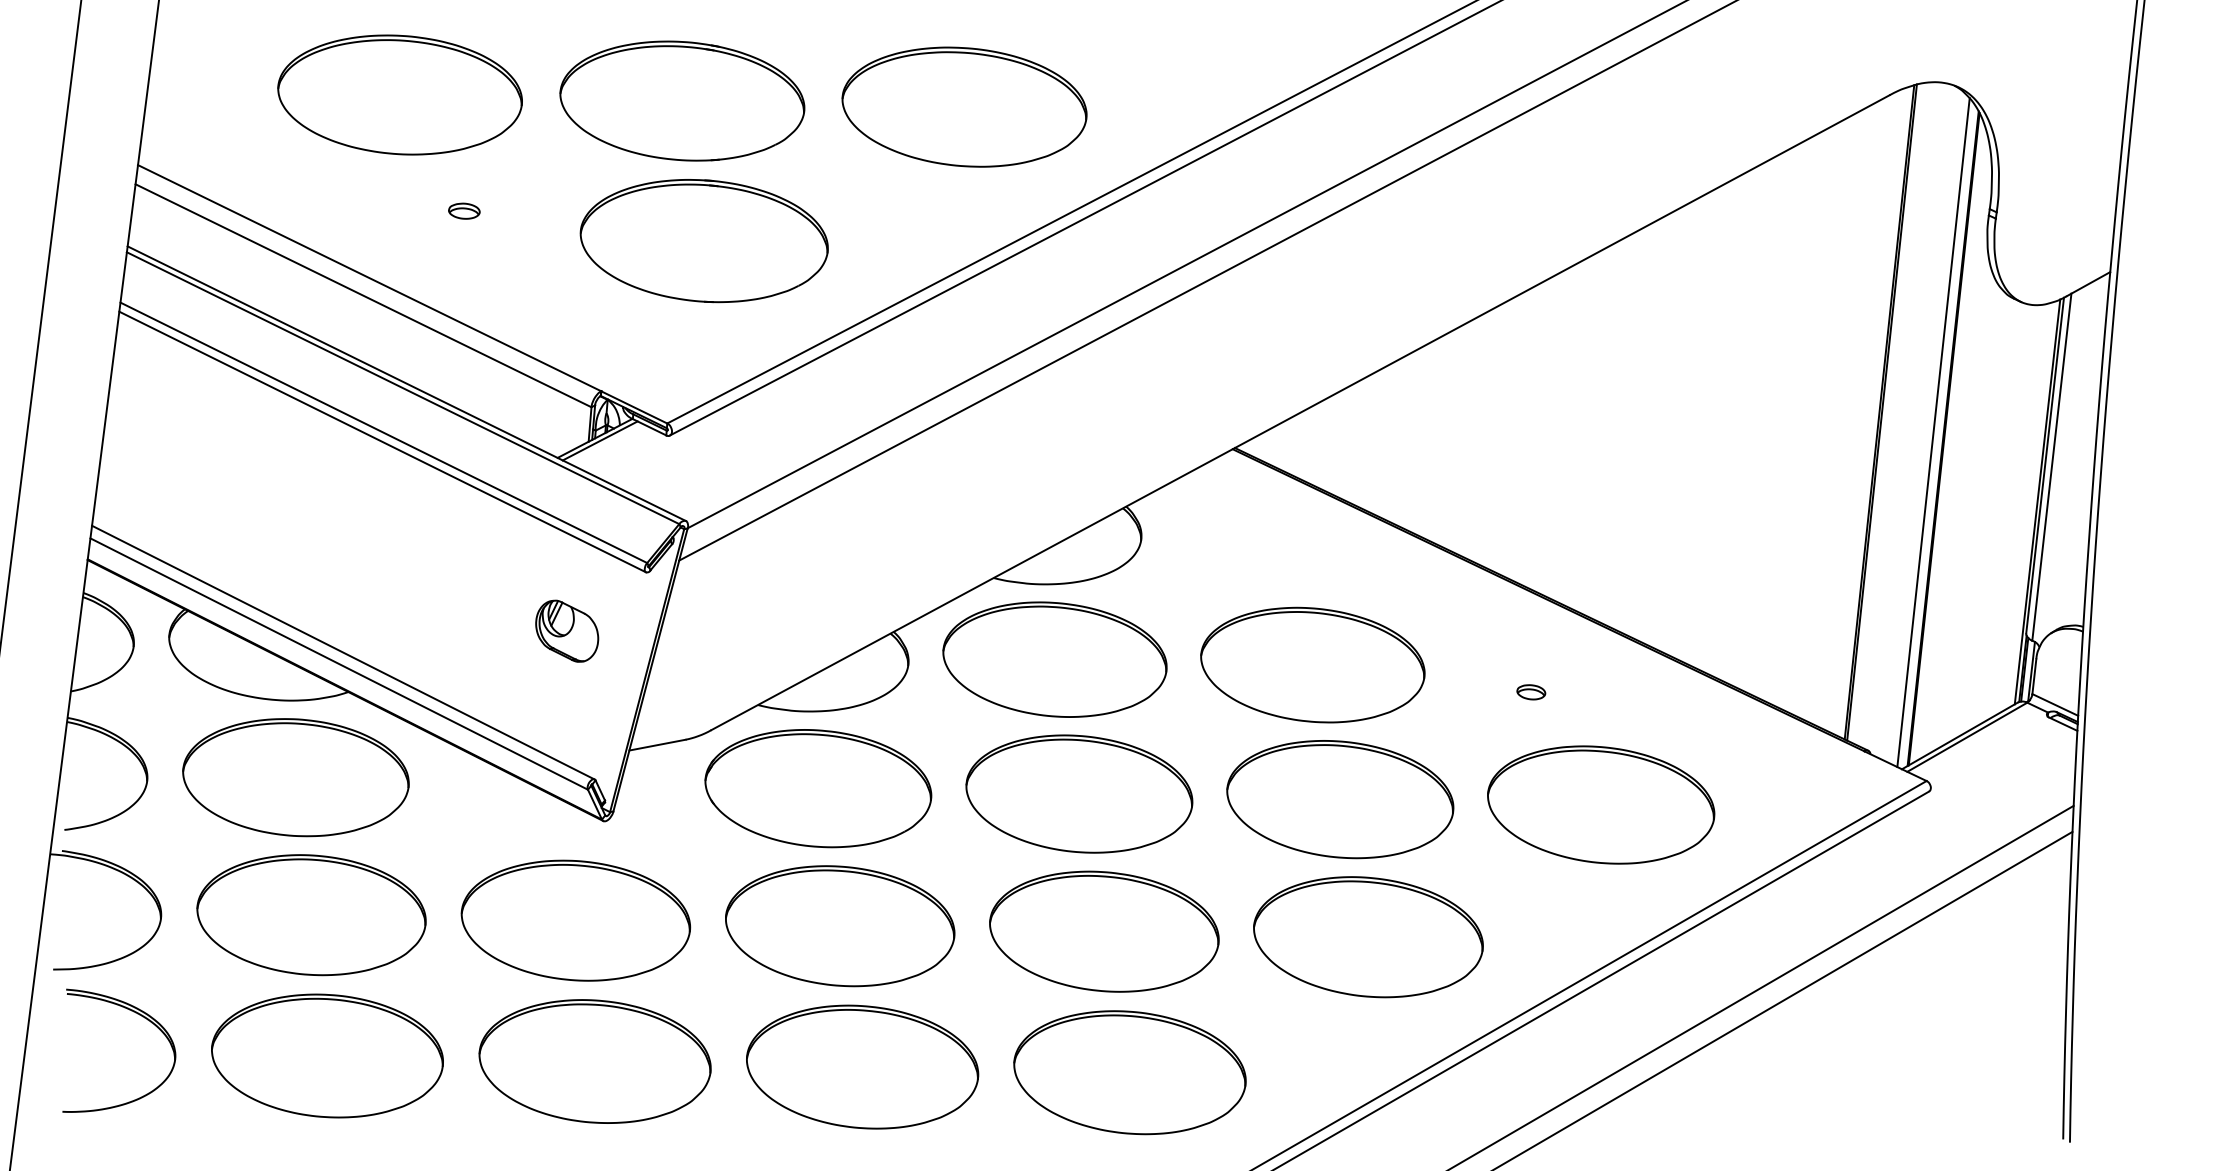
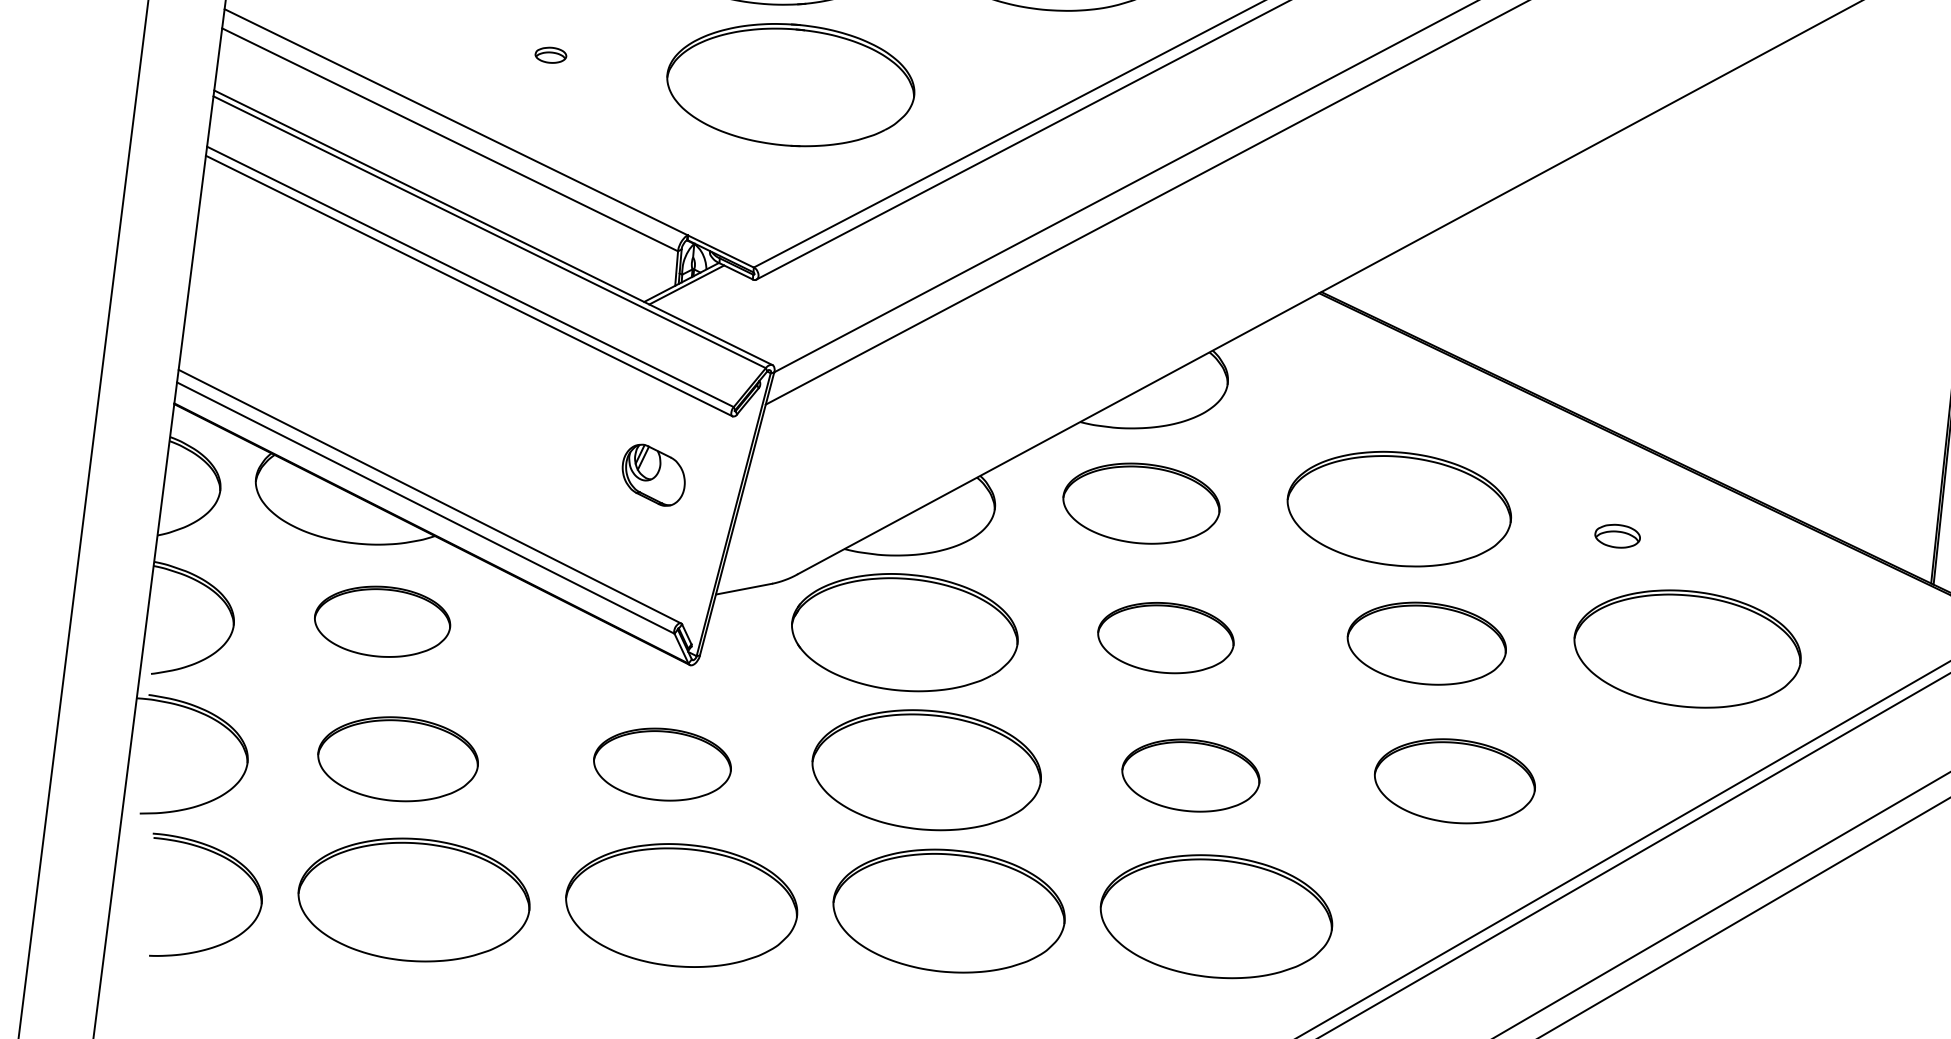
part: (1054, 659) -> (1141, 503), size x0.7
part: (1531, 692) -> (1617, 536), size x1.6
part: (295, 777) -> (382, 621), size x0.6
part: (1079, 793) -> (1166, 637), size x0.6
part: (1340, 799) -> (1426, 643), size x0.7
part: (311, 915) -> (398, 759), size x0.7
part: (575, 920) -> (662, 764), size x0.6
part: (1104, 931) -> (1191, 775), size x0.6
part: (1368, 937) -> (1454, 781), size x0.7

